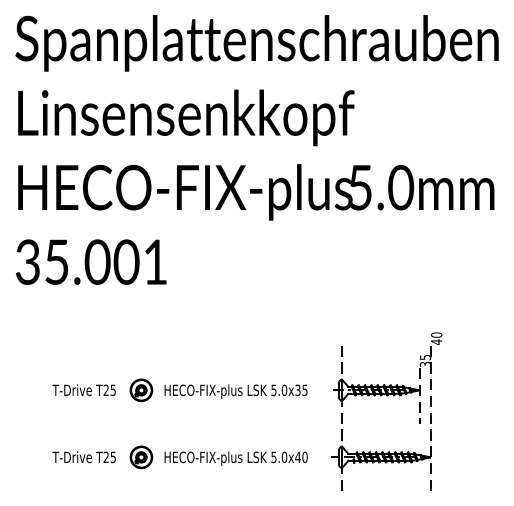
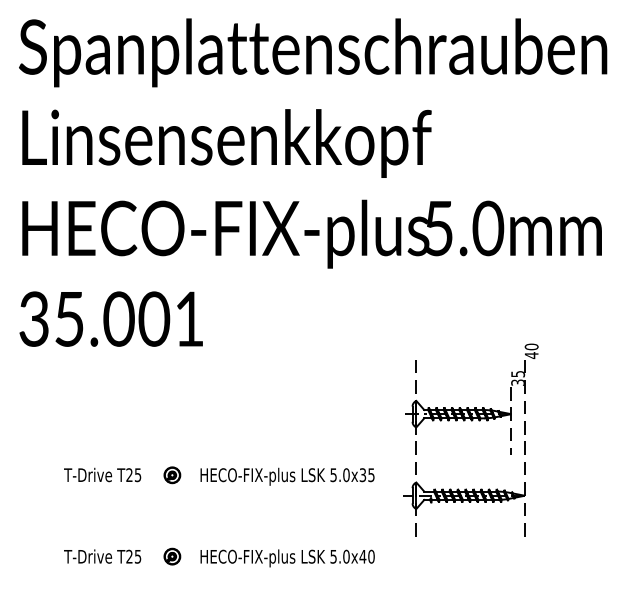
part: (141, 390) -> (172, 475), size x0.6
part: (387, 396) -> (471, 421), moved
part: (141, 457) -> (172, 556), size x0.6

